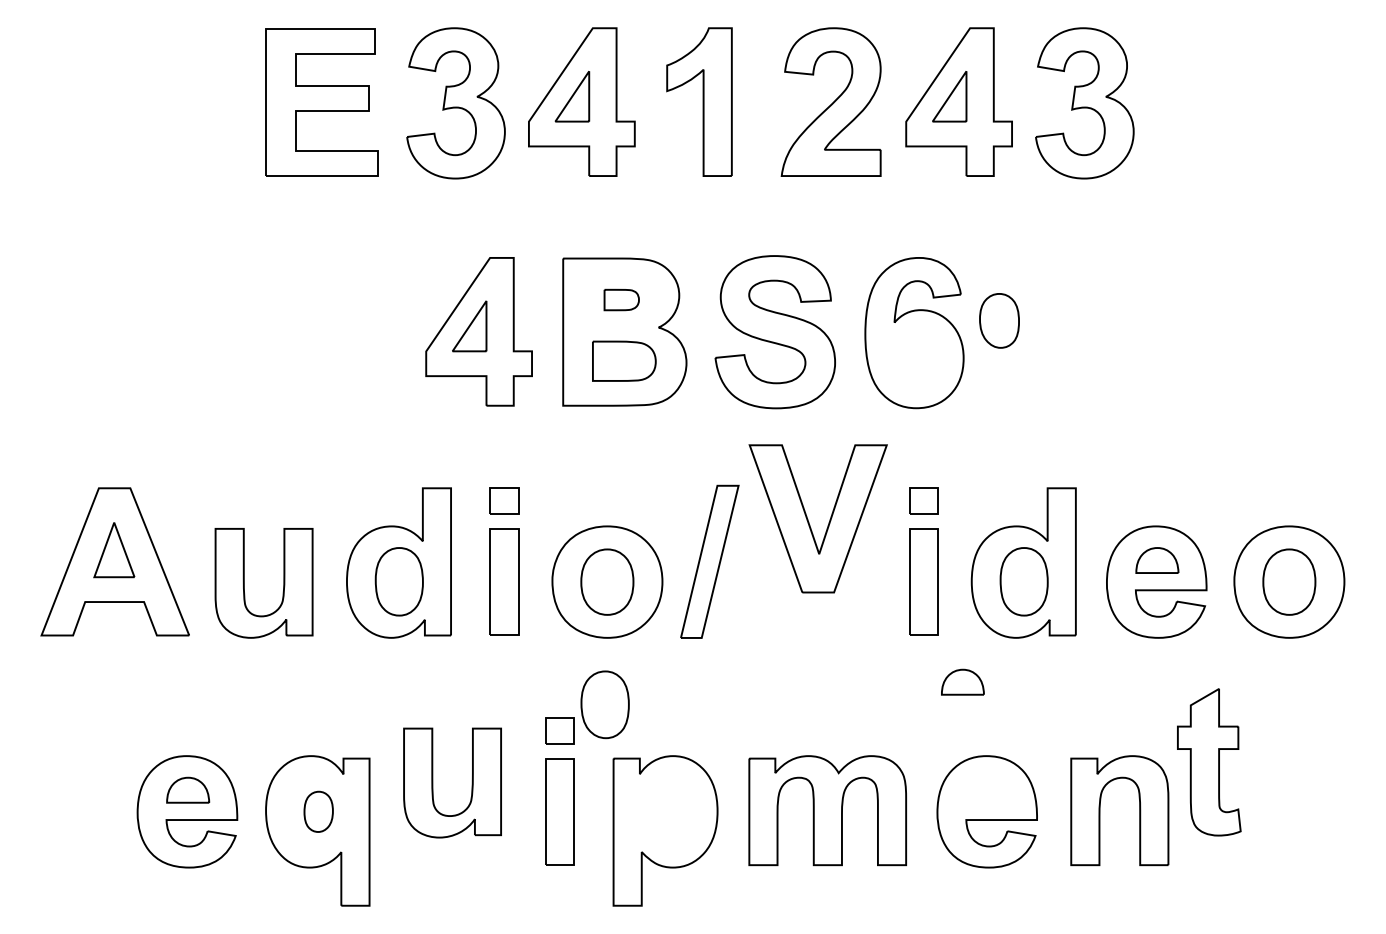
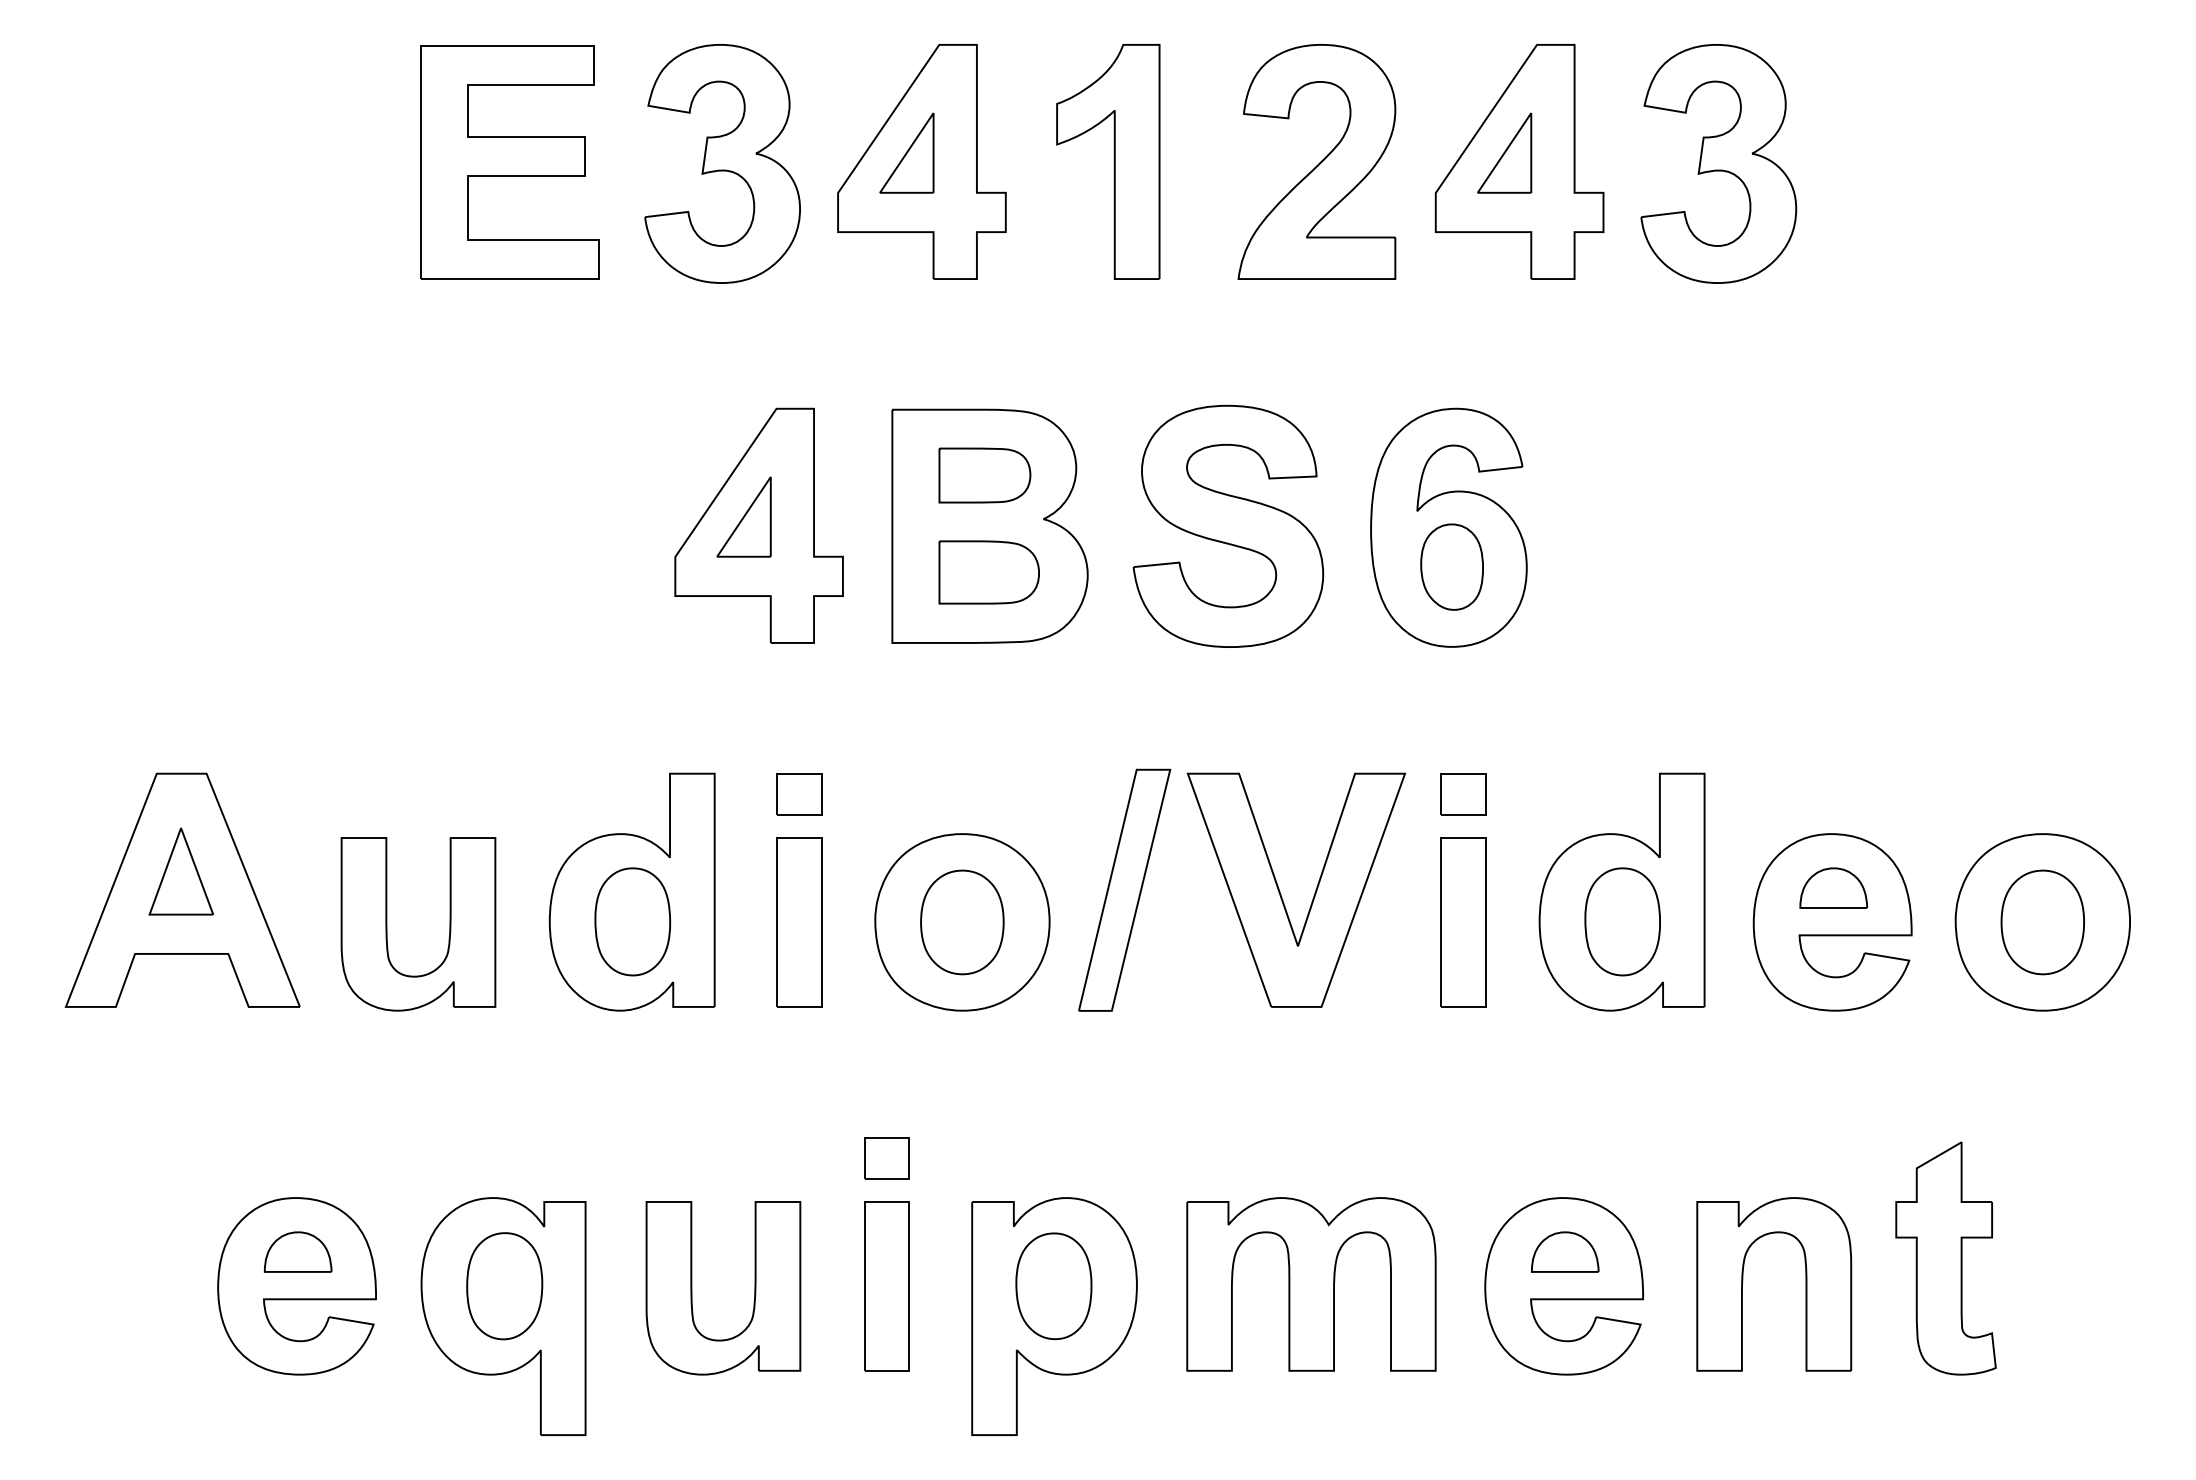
part: (621, 299) -> (984, 474), size x1.67
part: (999, 320) -> (1452, 566), moved
part: (809, 522) -> (1282, 896), moved
part: (962, 681) -> (1564, 1250), moved
part: (604, 704) -> (1052, 1285), moved
part: (1209, 762) -> (1946, 1258), moved
part: (433, 782) -> (693, 1287), moved
part: (318, 811) -> (504, 1285), size x1.67

